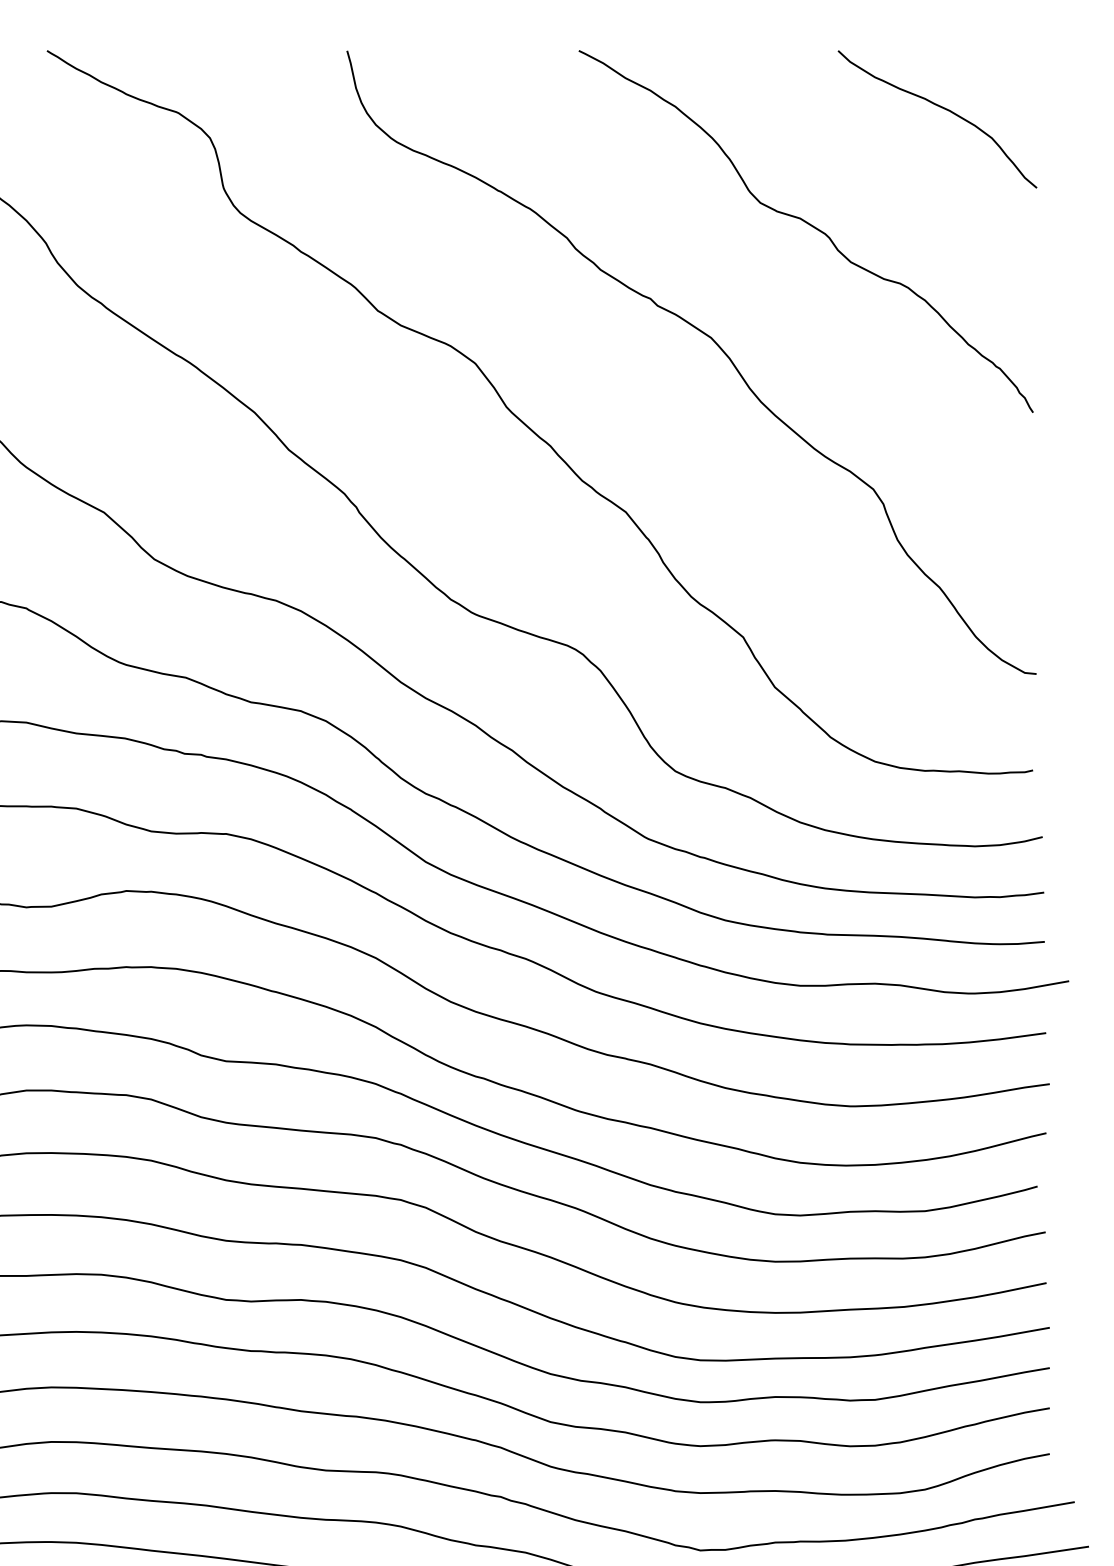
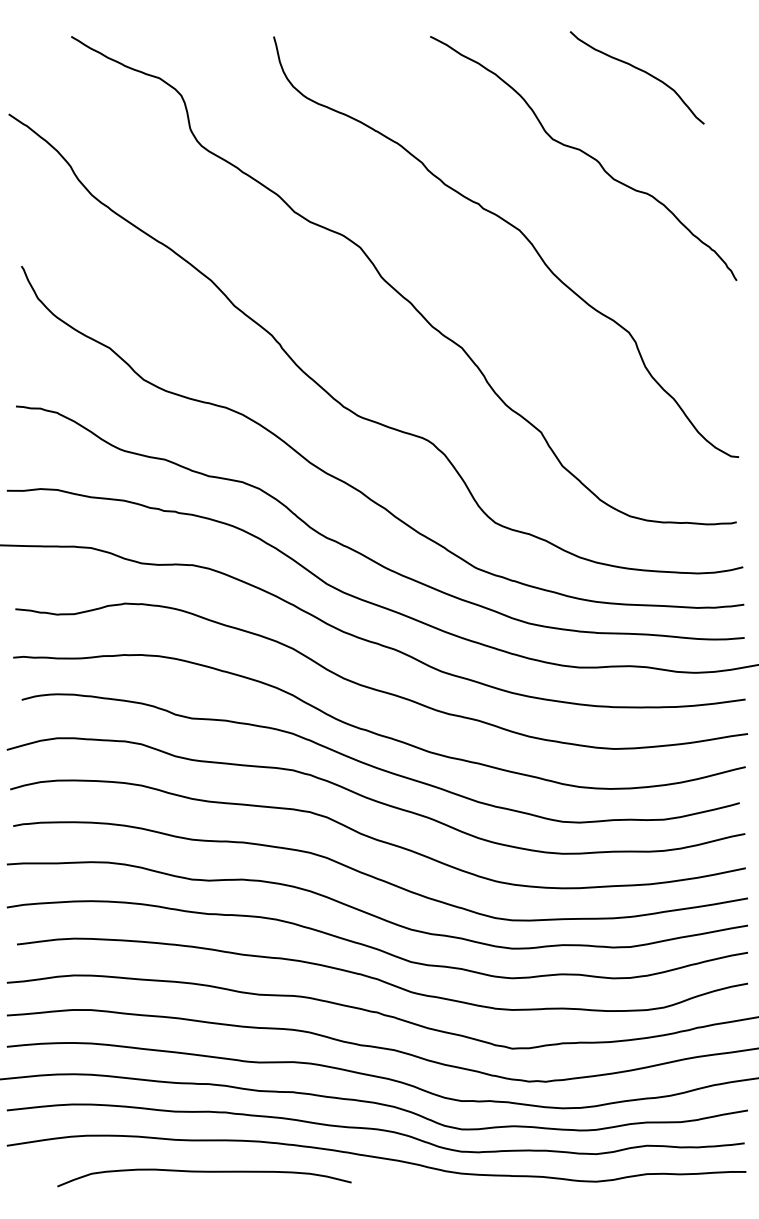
curve: (940, 108) -> (639, 70), moved

